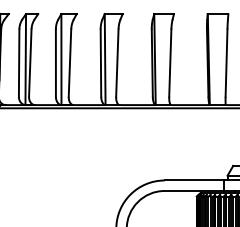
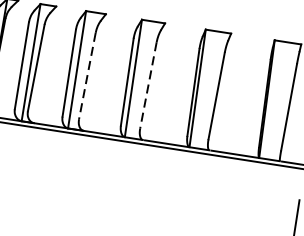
line: (69, 63) -> (86, 76), solid -> dashed
line: (117, 63) -> (148, 86), solid -> dashed

